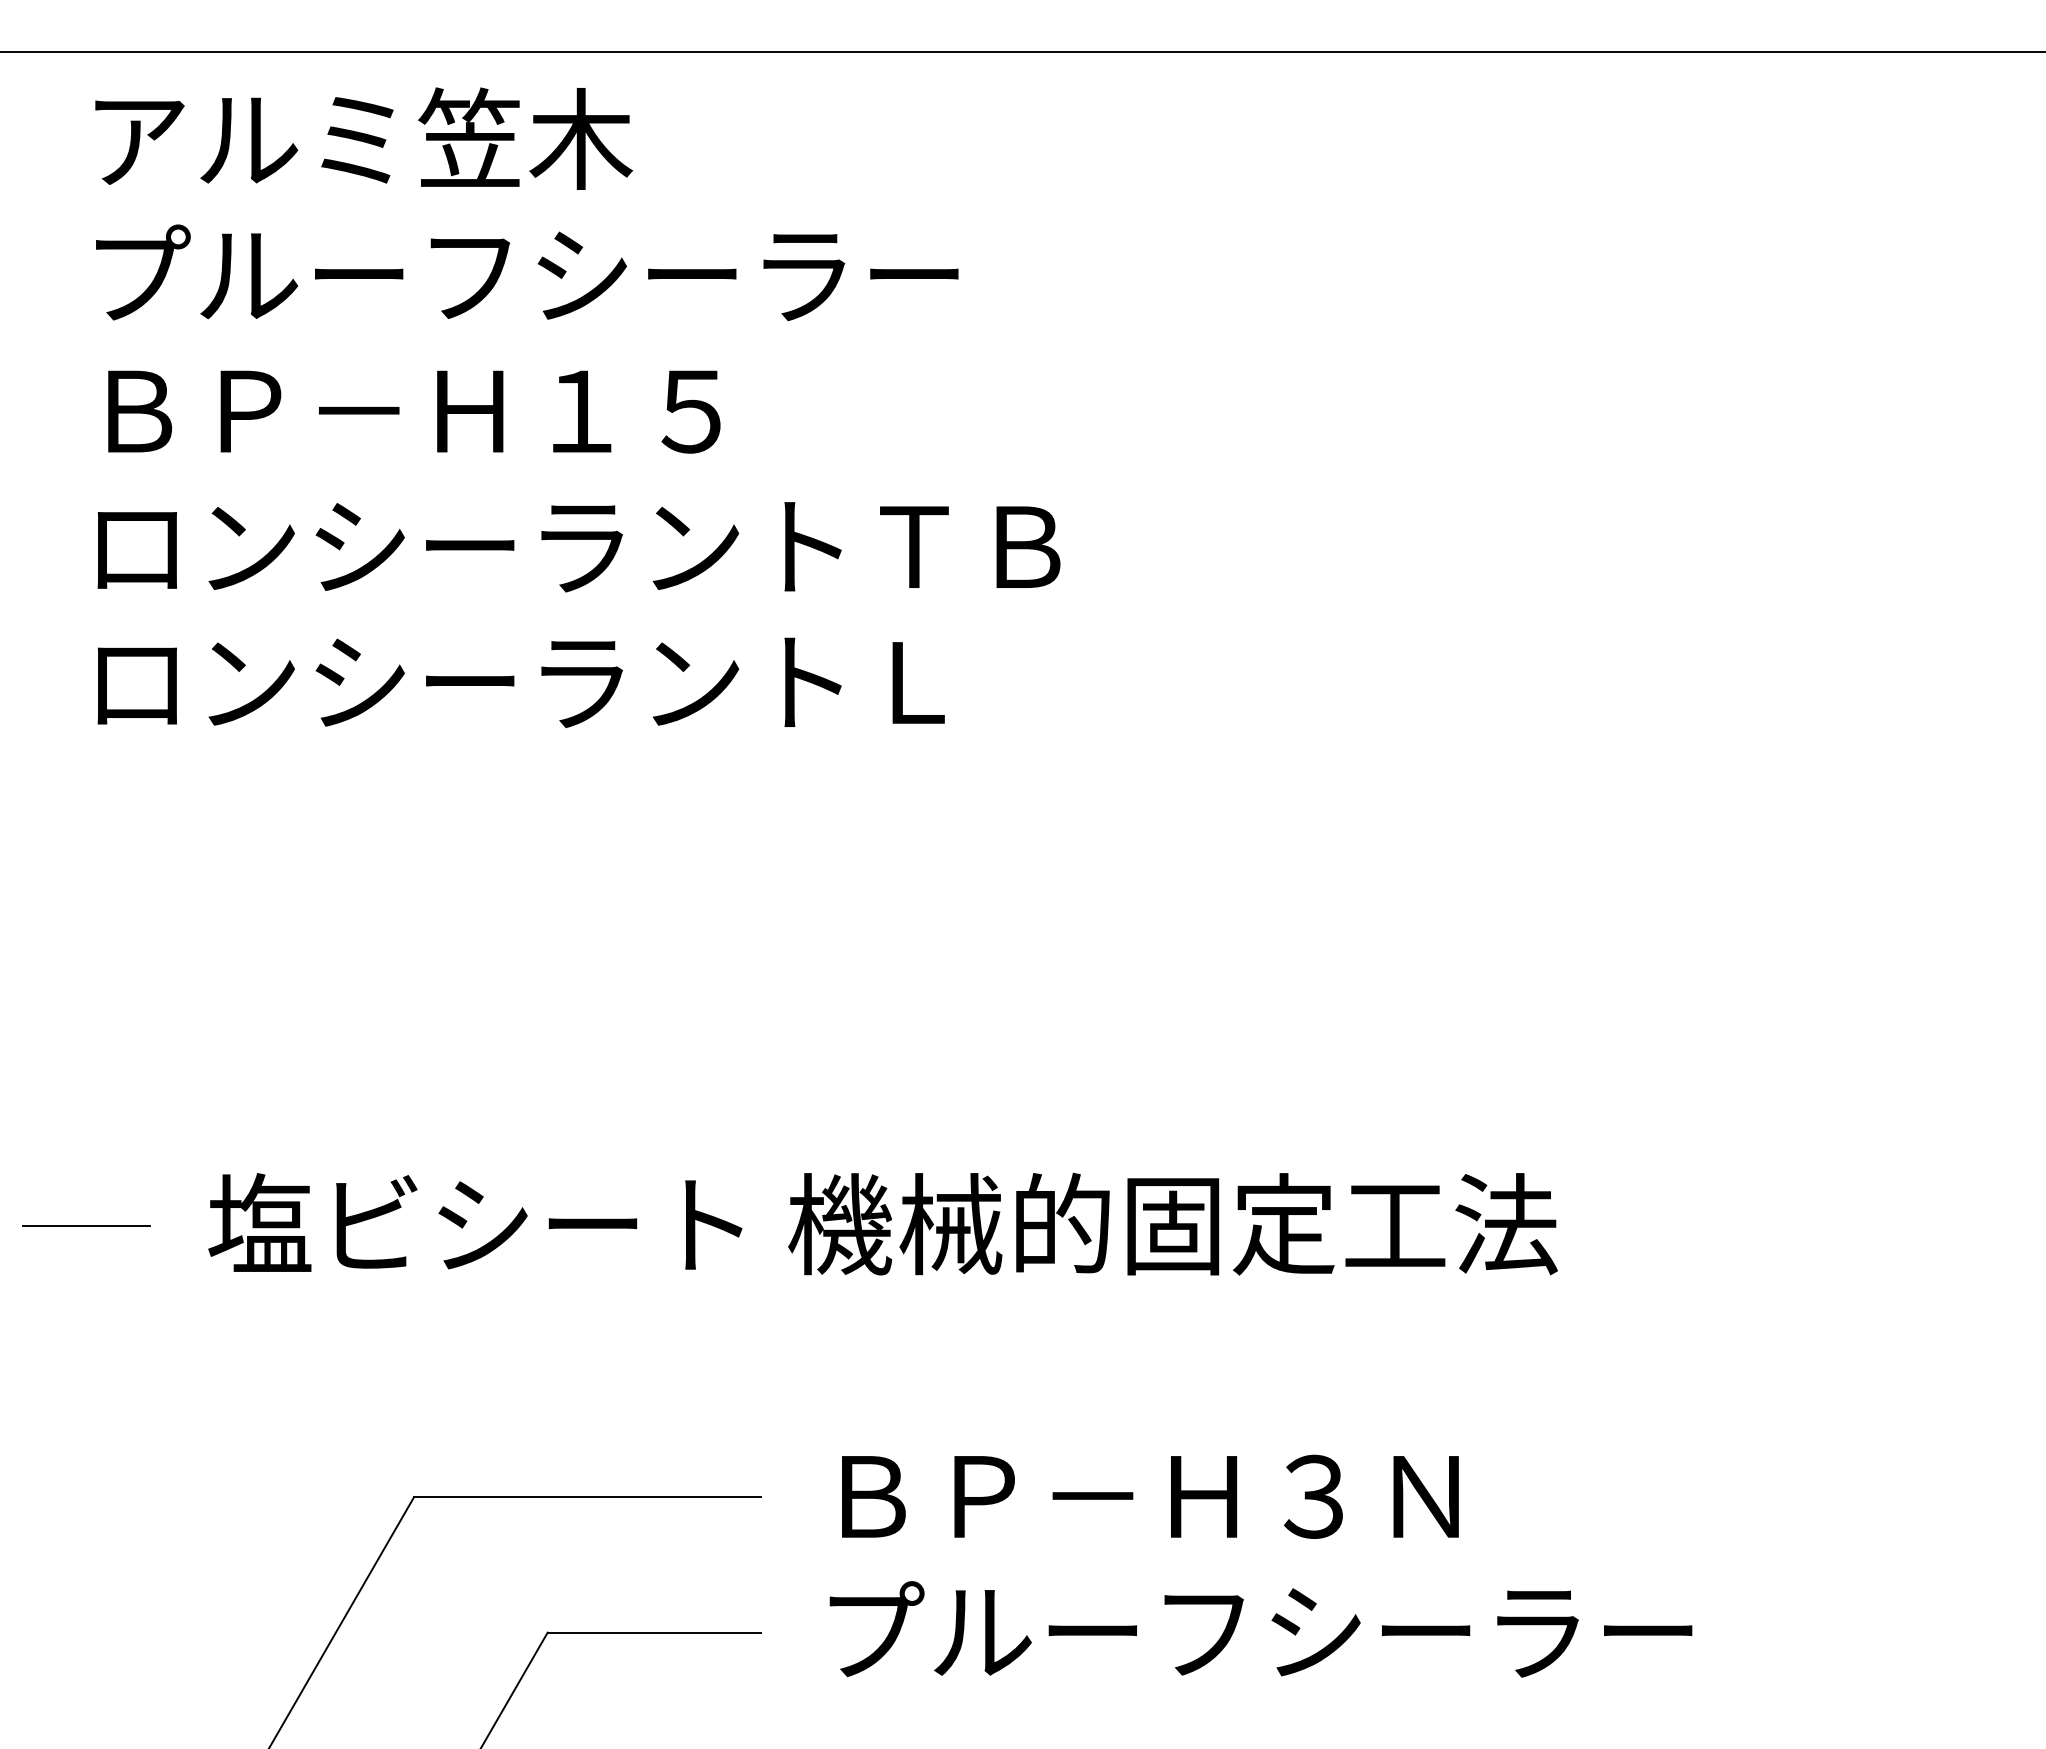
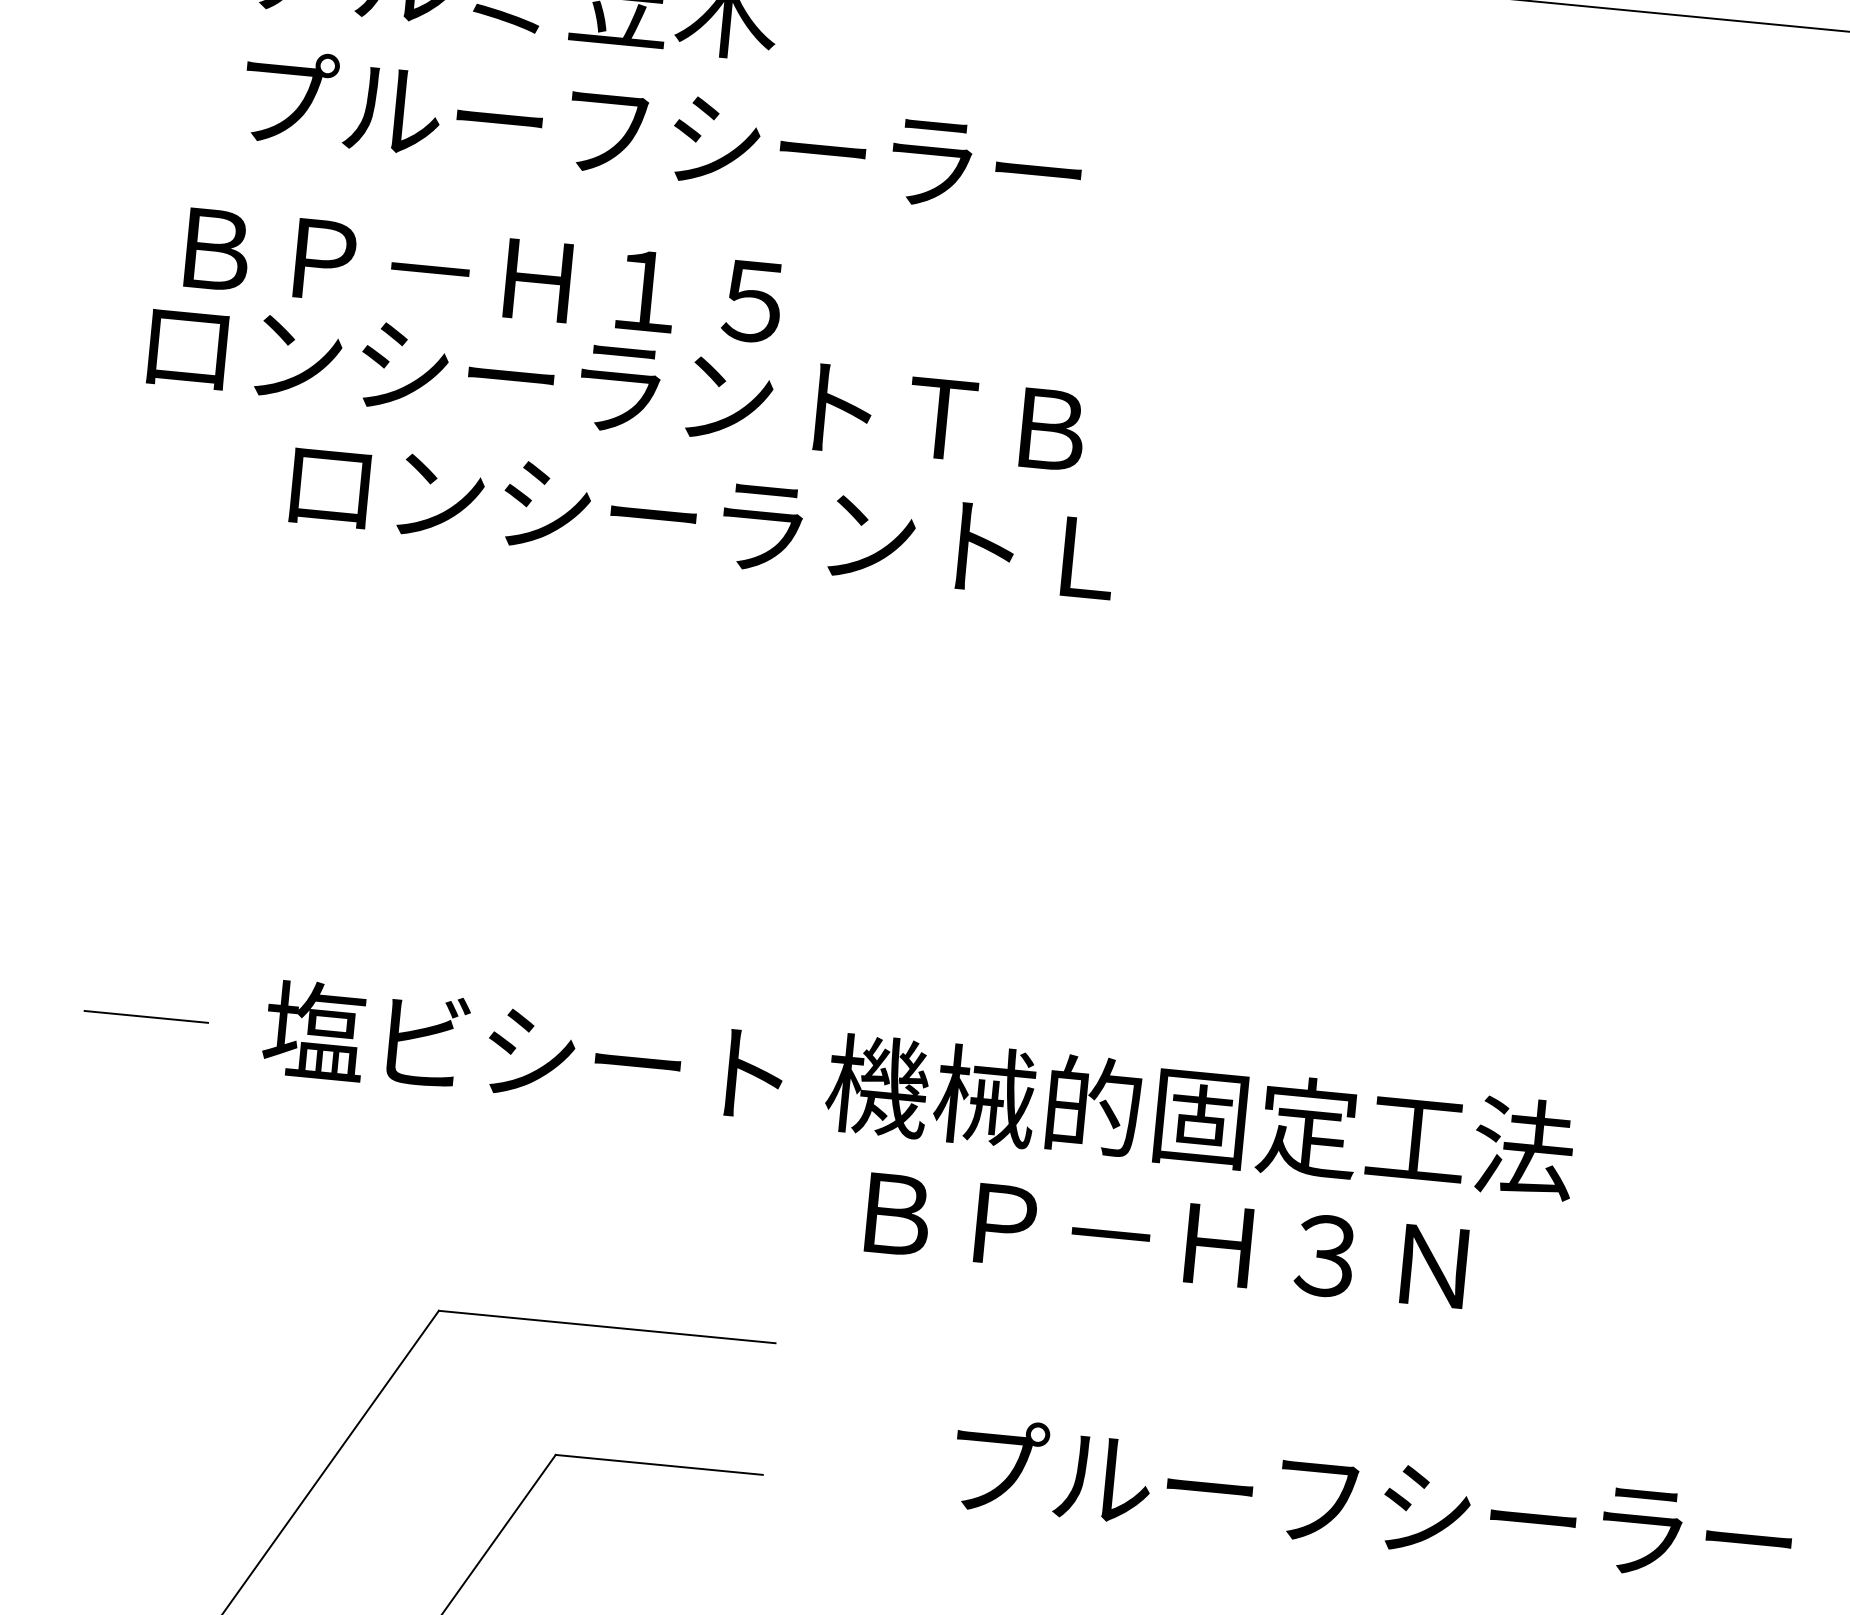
text: (414, 411) -> (484, 275), moved
text: (578, 547) -> (616, 388), moved
text: (520, 682) -> (702, 520), moved
text: (1150, 1496) -> (1166, 1240), moved
text: (1260, 1629) -> (1372, 1502), moved

